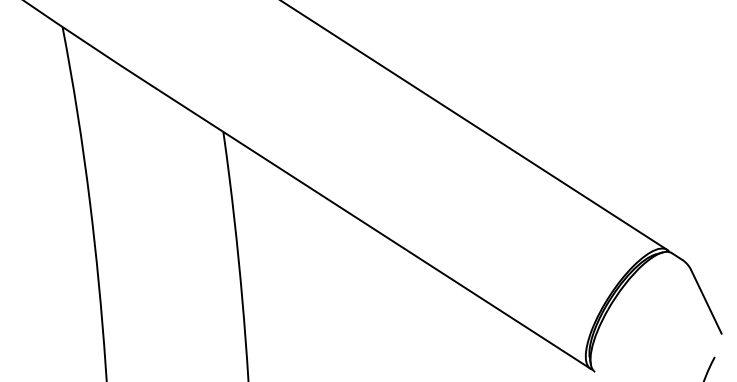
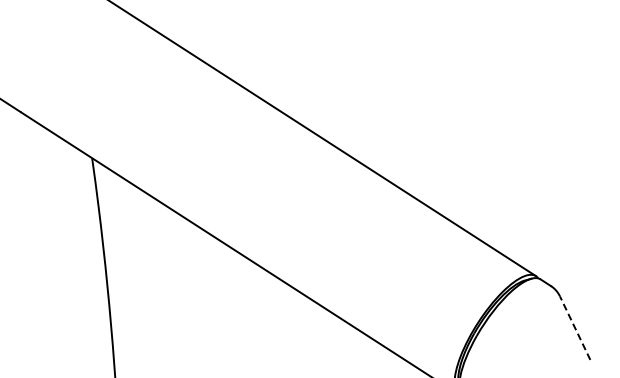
line: (706, 301) -> (575, 327), solid -> dashed

